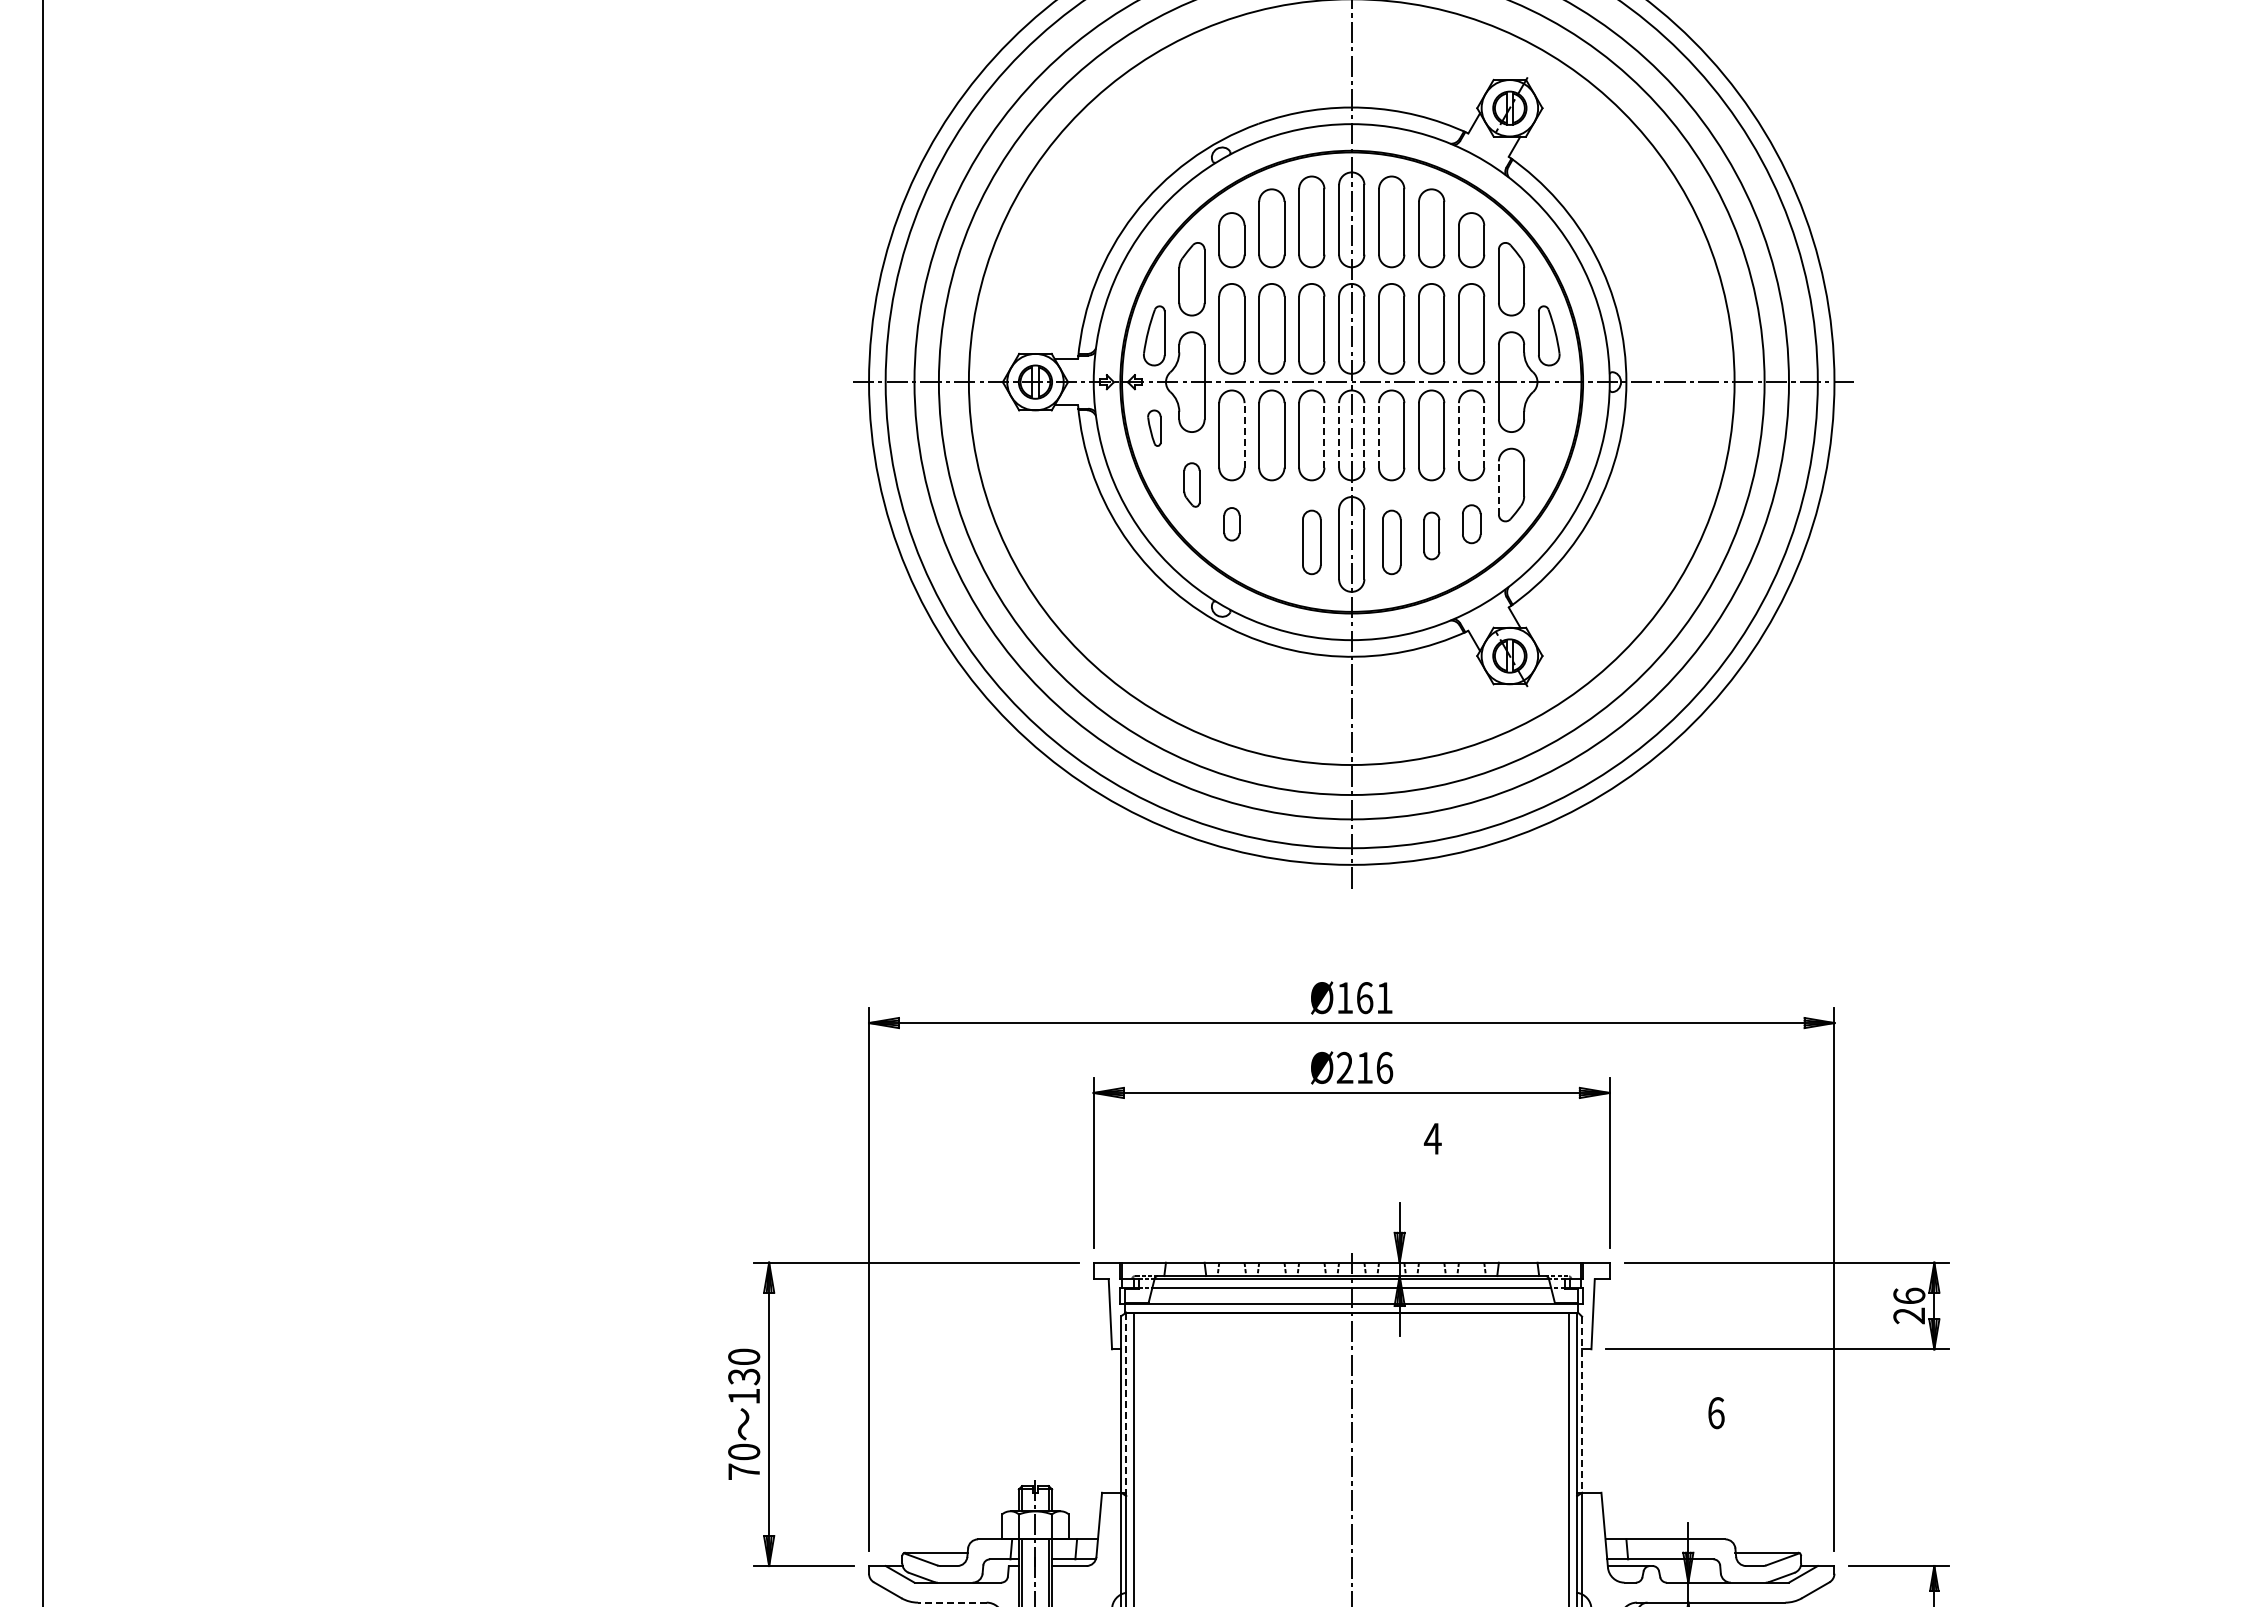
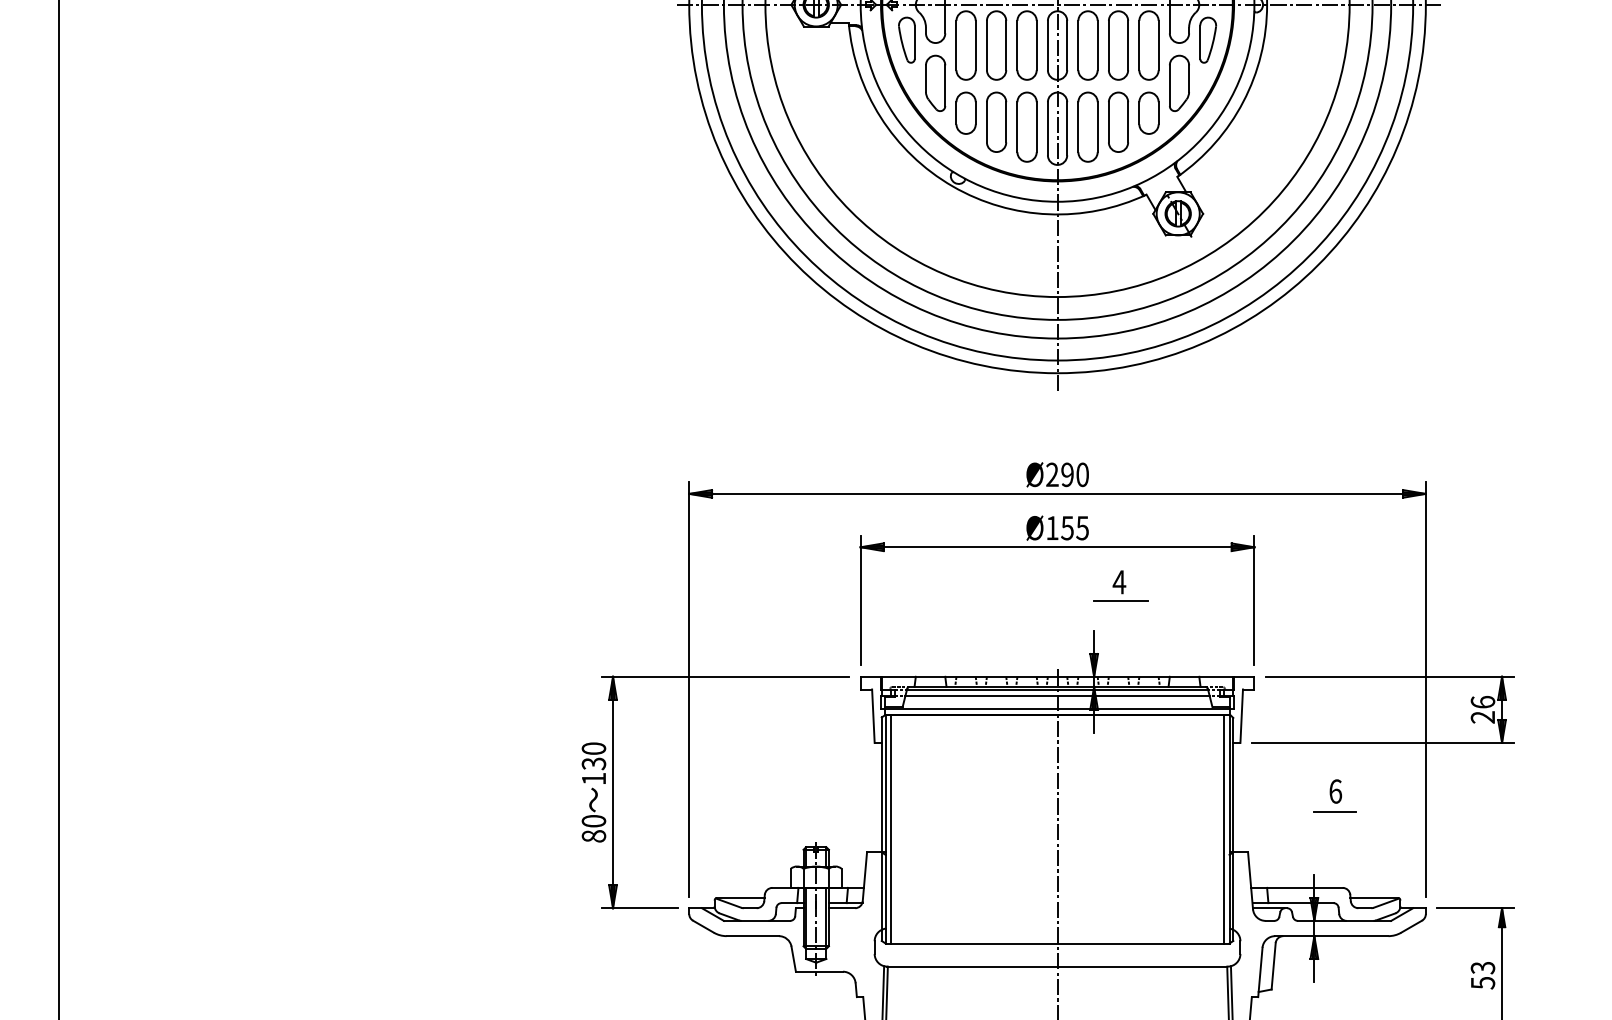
part: (1154, 427) -> (907, 39), size x1.67
part: (1549, 427) -> (1208, 39), added
line: (1244, 434) -> (975, 44), dashed -> solid
line: (1324, 434) -> (1036, 44), dashed -> solid
line: (1339, 434) -> (1048, 44), dashed -> solid
line: (1364, 434) -> (1067, 44), dashed -> solid
line: (1379, 434) -> (1078, 44), dashed -> solid
line: (1458, 434) -> (1139, 44), dashed -> solid
line: (1484, 434) -> (1158, 44), dashed -> solid
part: (1191, 484) -> (935, 83), size x1.67
line: (1498, 488) -> (1169, 86), dashed -> solid
part: (1231, 524) -> (965, 113), size x1.67
part: (1471, 524) -> (1148, 113), size x1.43
part: (1271, 535) -> (996, 121), added
part: (1431, 535) -> (1118, 121), size x1.67
part: (1311, 542) -> (1026, 127), size x1.43
part: (1391, 542) -> (1087, 127), size x1.43
text: (1364, 998) -> (1067, 475), Ø161 -> Ø290
text: (1364, 1067) -> (1067, 527), Ø216 -> Ø155
line: (1434, 1162) -> (1120, 600), added
line: (1126, 1404) -> (885, 784), dashed -> solid
line: (1582, 1405) -> (1233, 785), dashed -> solid
line: (1715, 1439) -> (1335, 811), added
text: (744, 1471) -> (594, 836), 70 -> 80
line: (951, 1602) -> (752, 936), dashed -> solid

